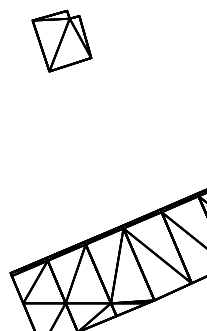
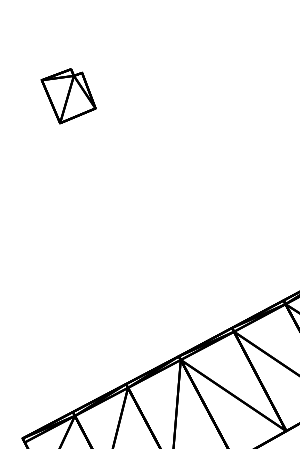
part: (61, 40) -> (68, 95), size x0.6

